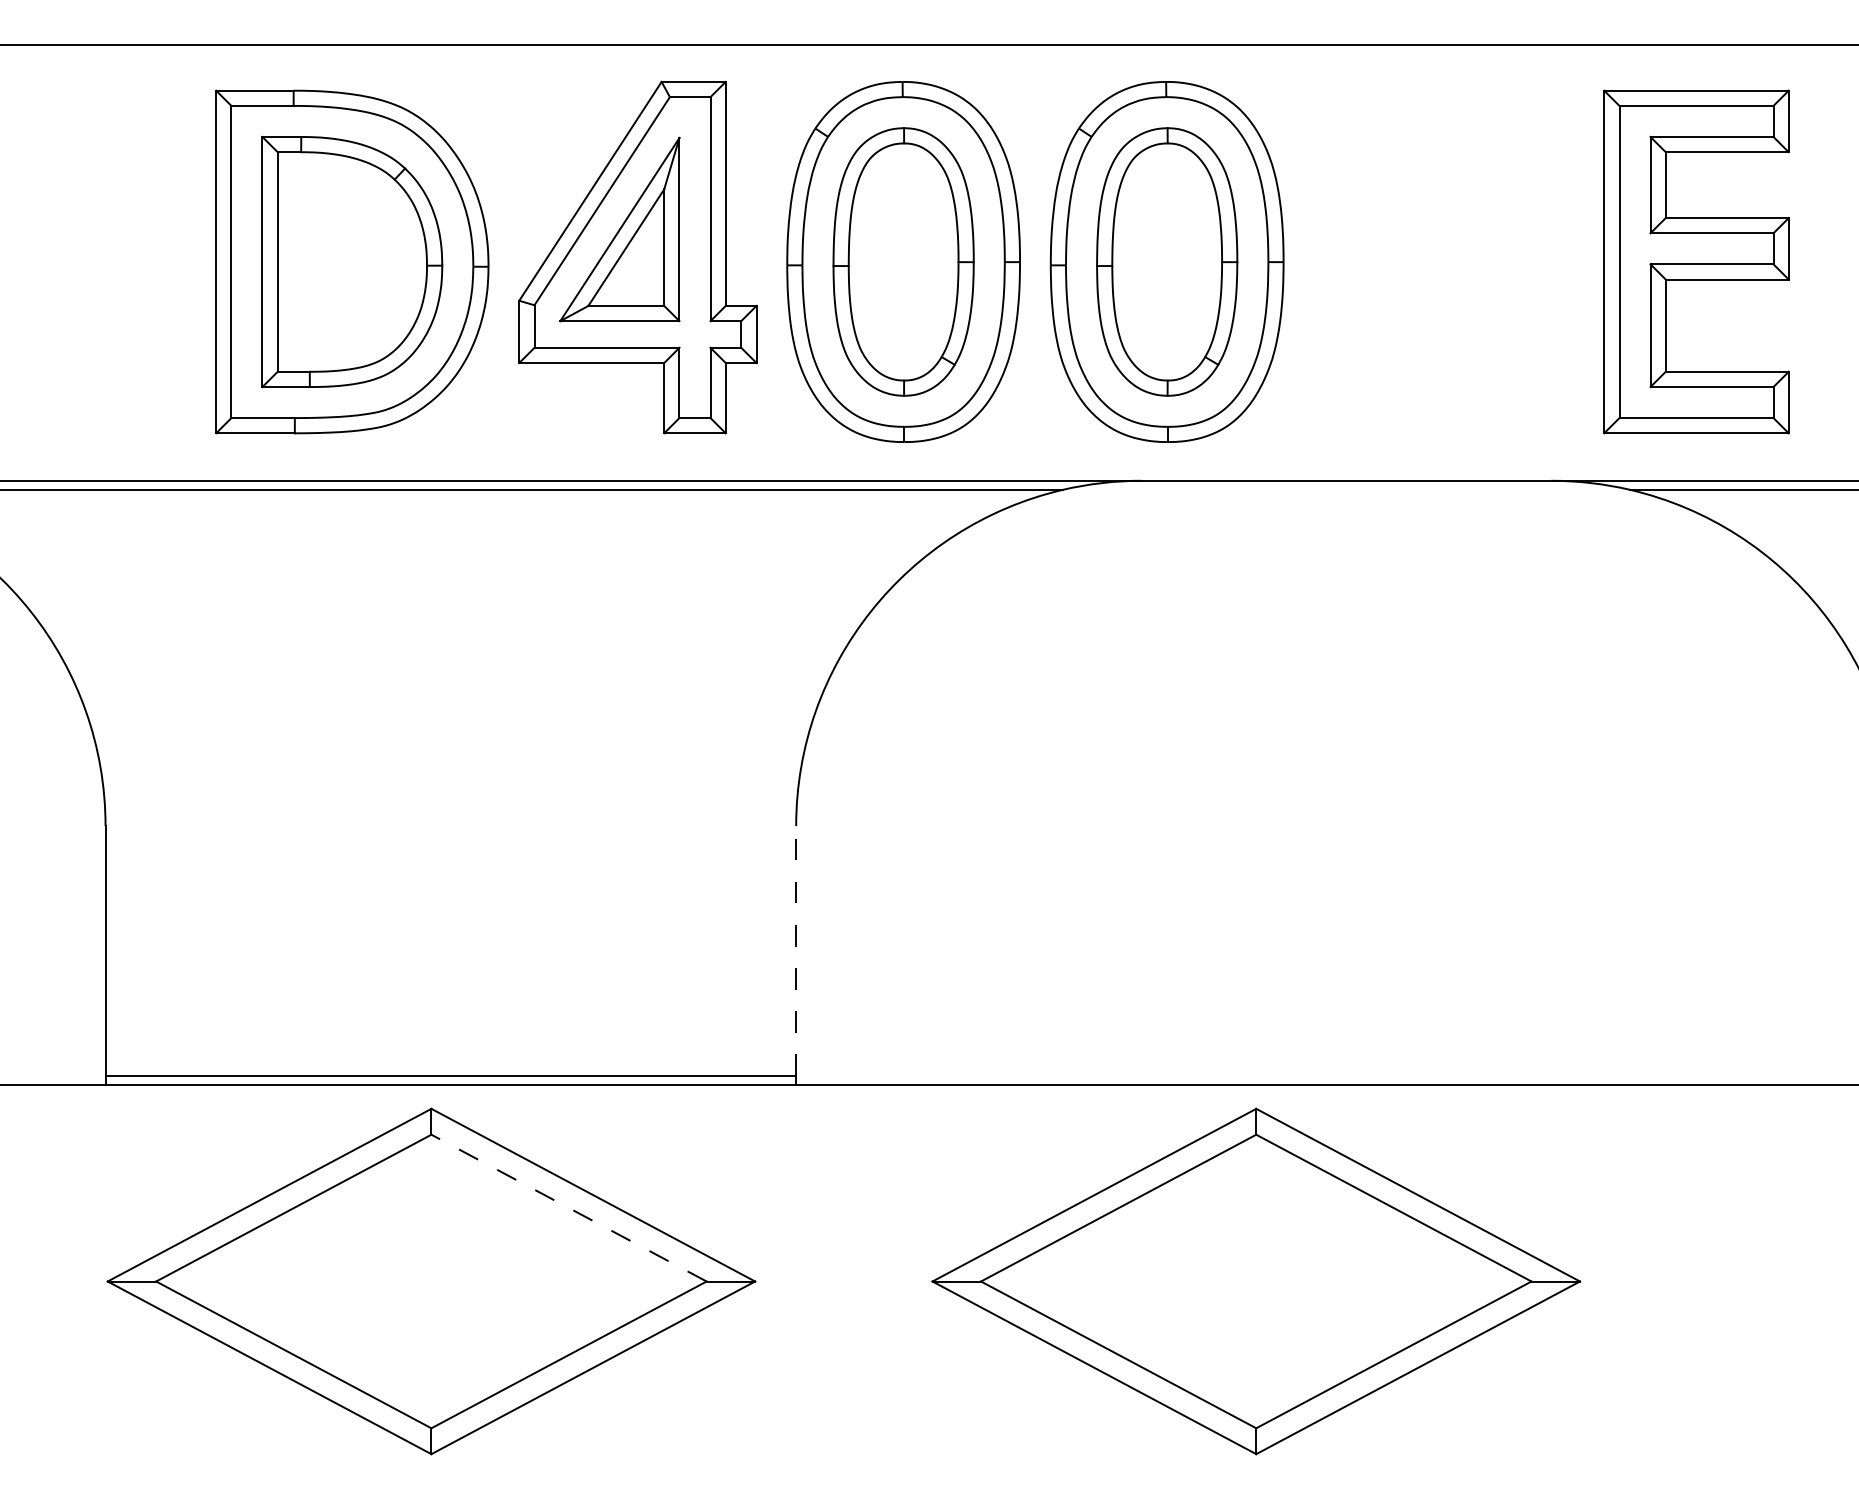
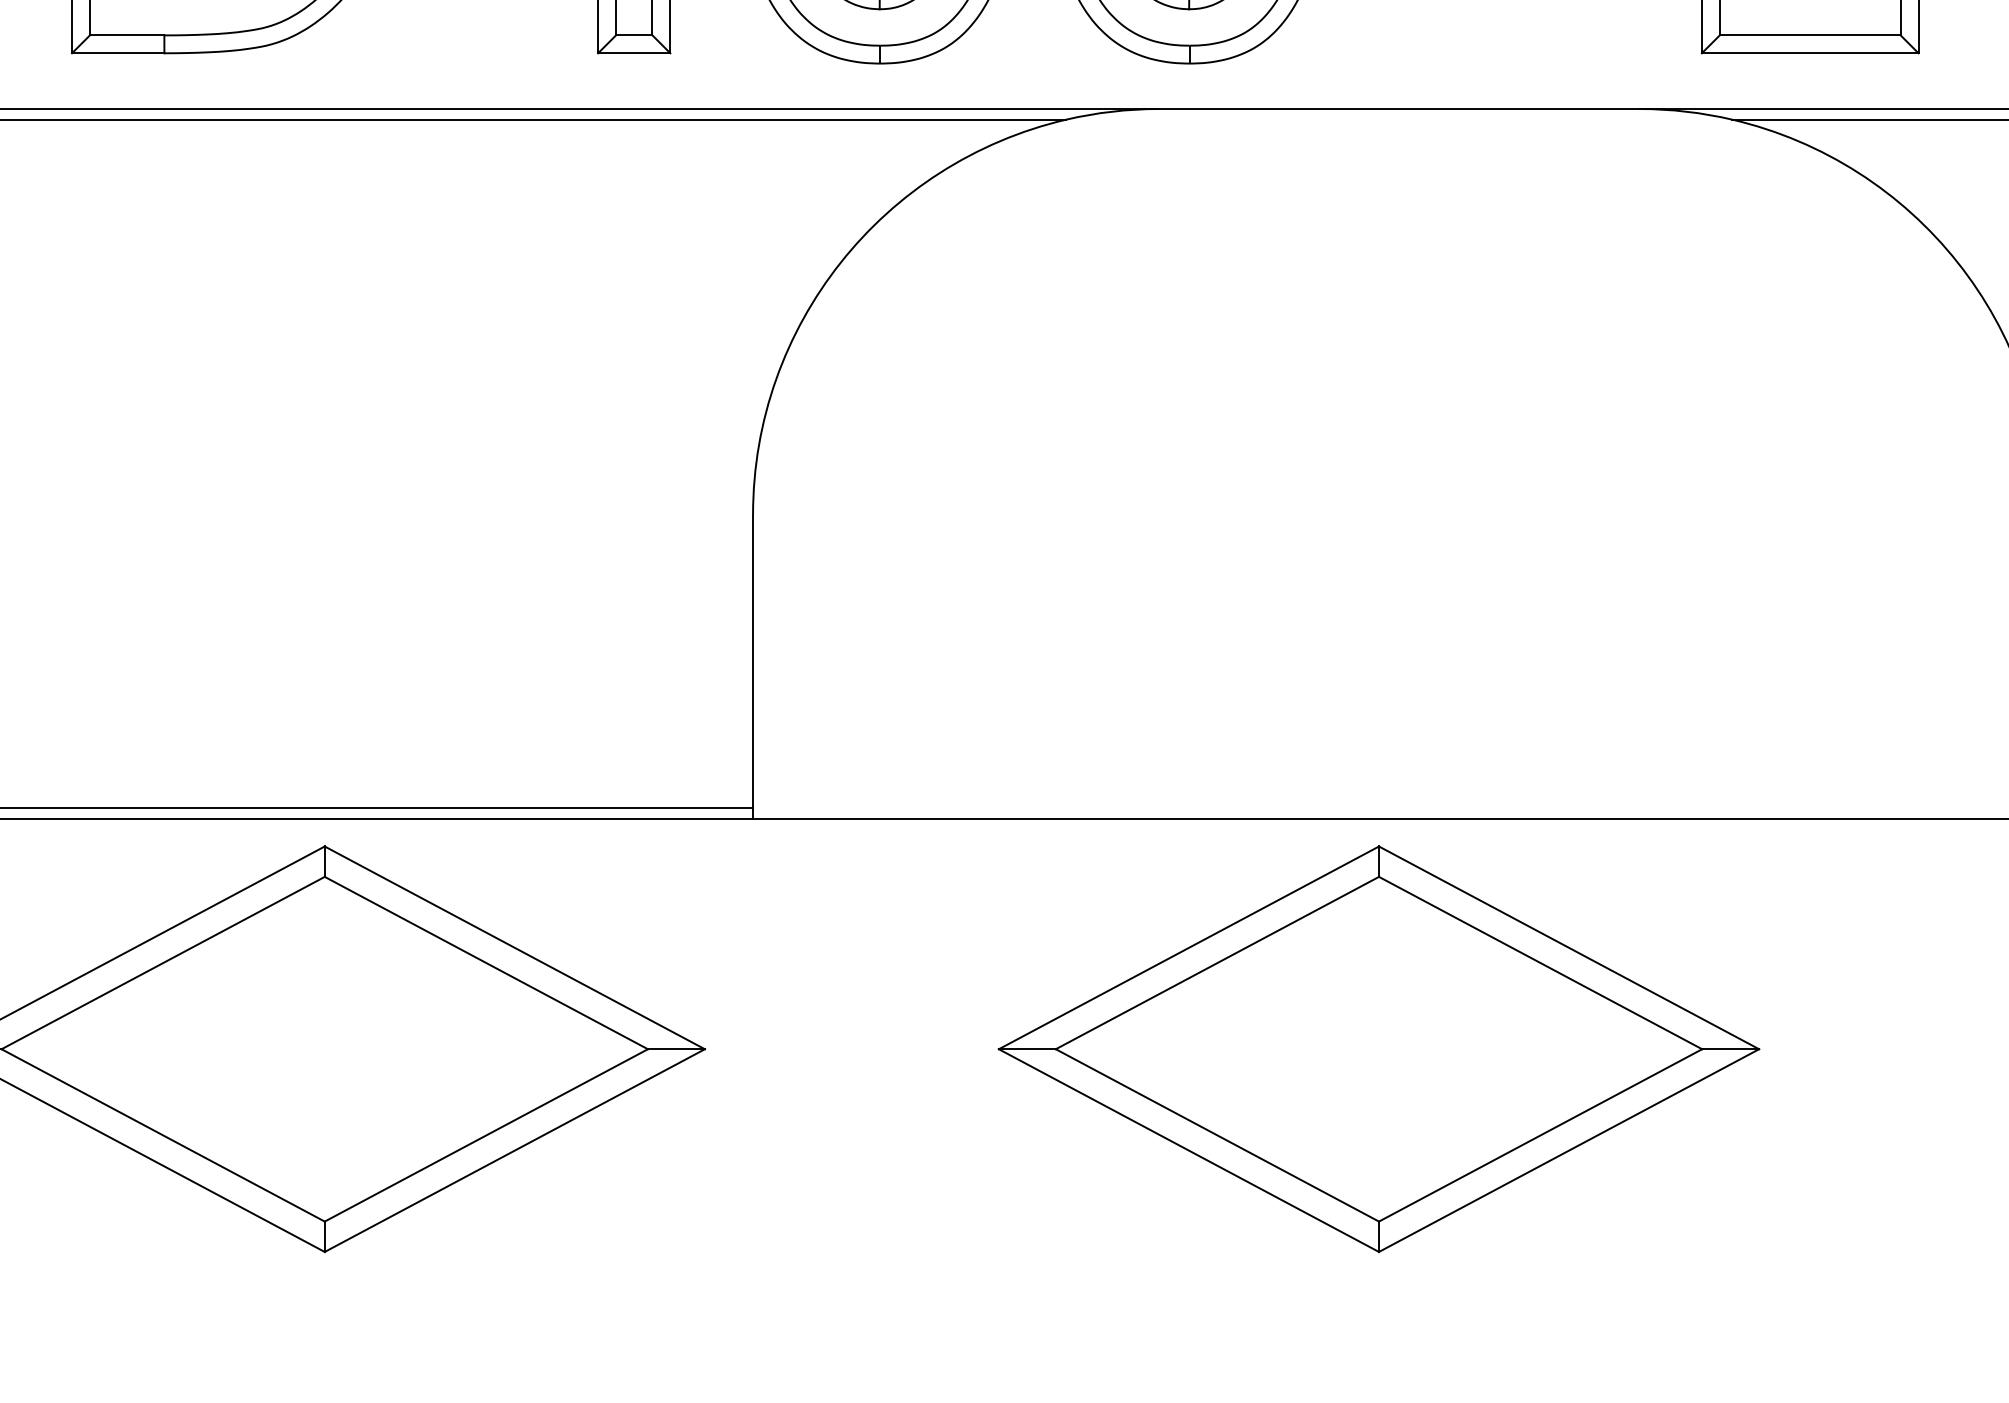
line: (796, 951) -> (753, 661), dashed -> solid
line: (569, 1208) -> (486, 963), dashed -> solid
part: (1256, 1281) -> (1379, 1049), moved

